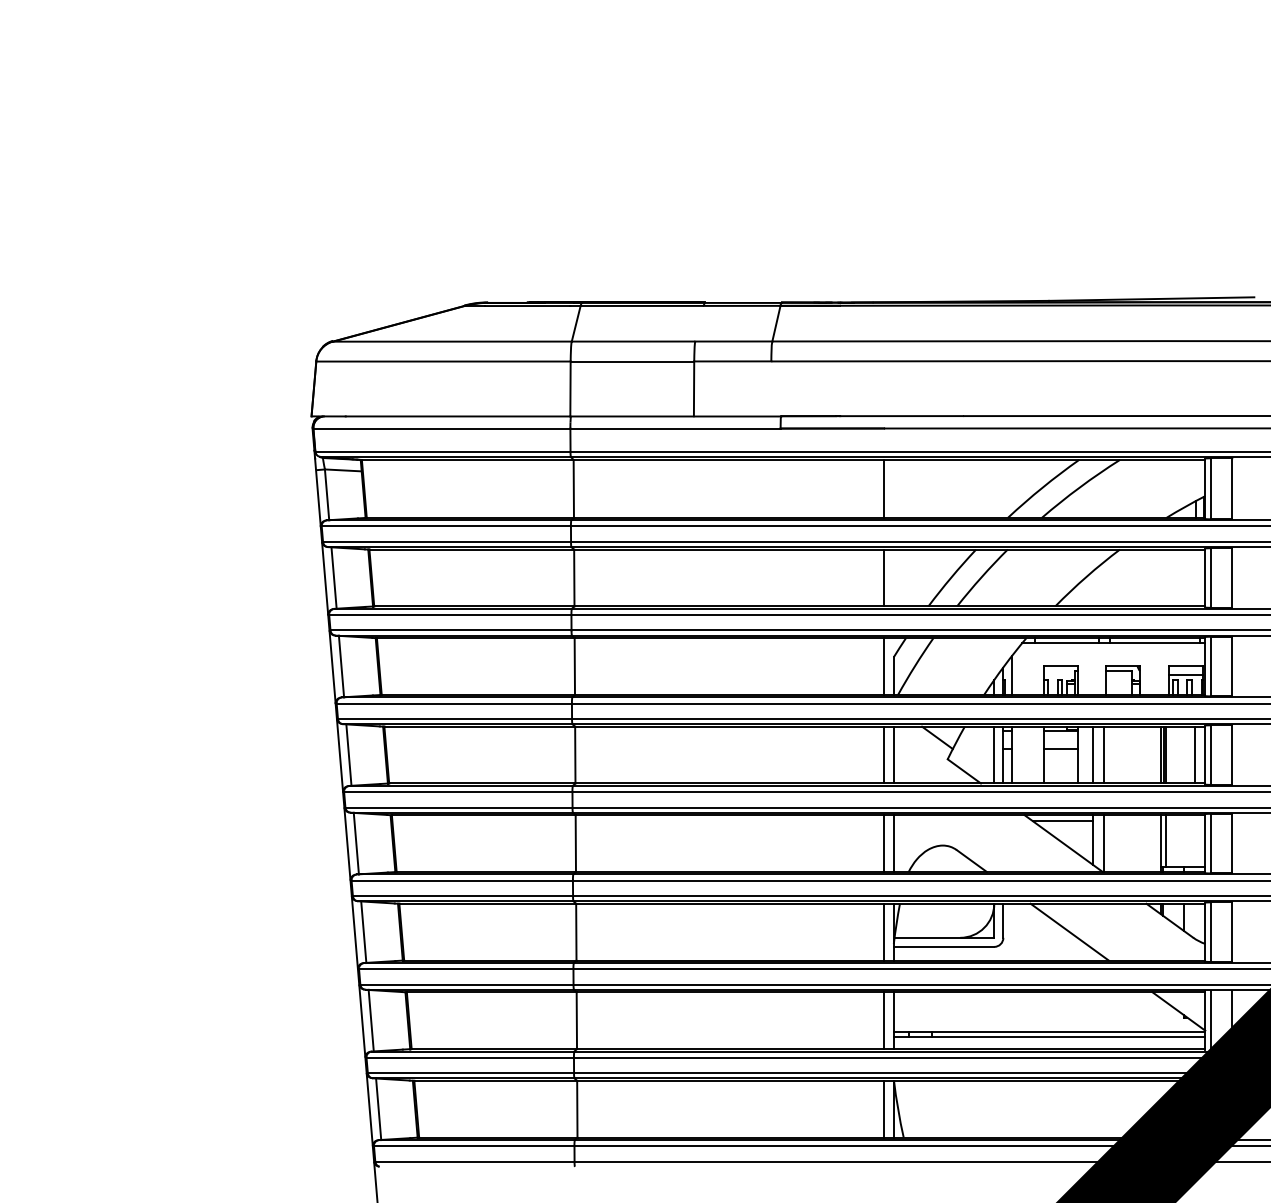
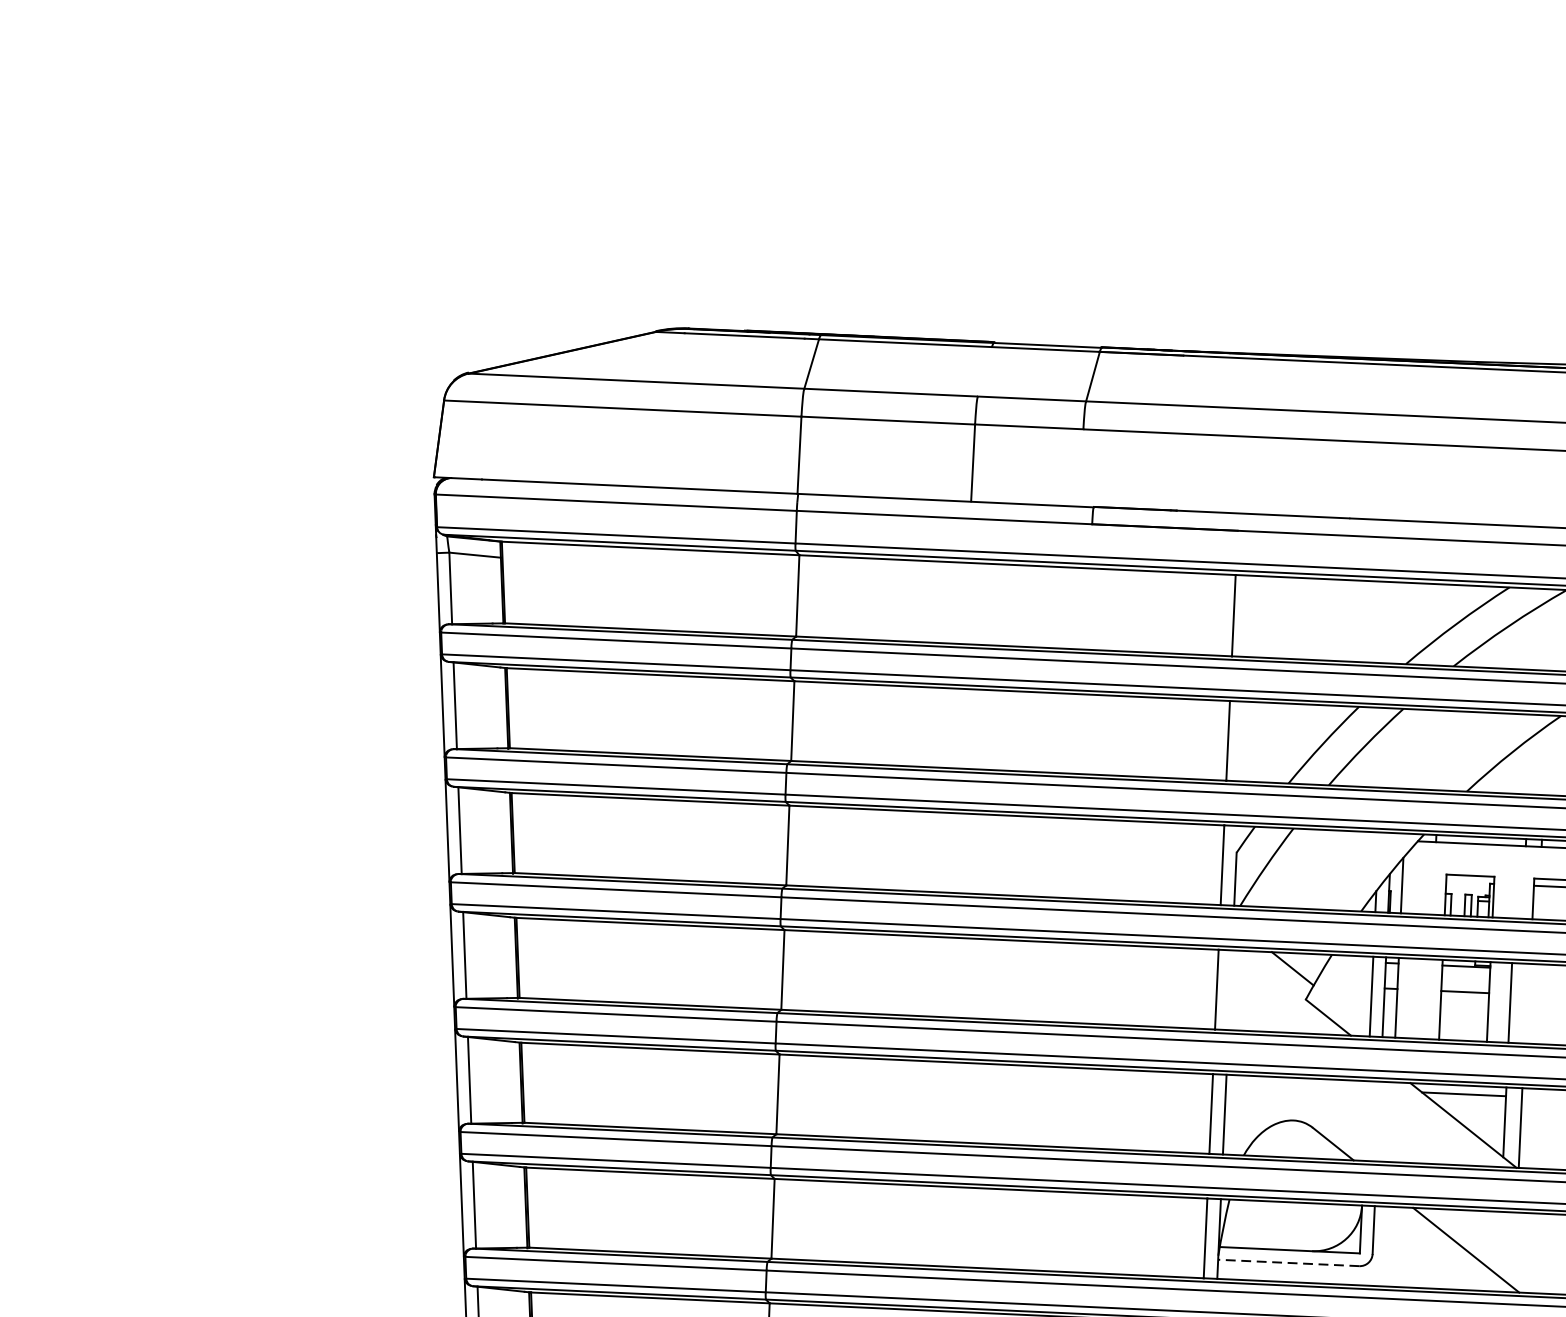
line: (893, 754) -> (1229, 989), removed
line: (1104, 754) -> (1526, 1002), removed
line: (943, 946) -> (1287, 1262), solid -> dashed

